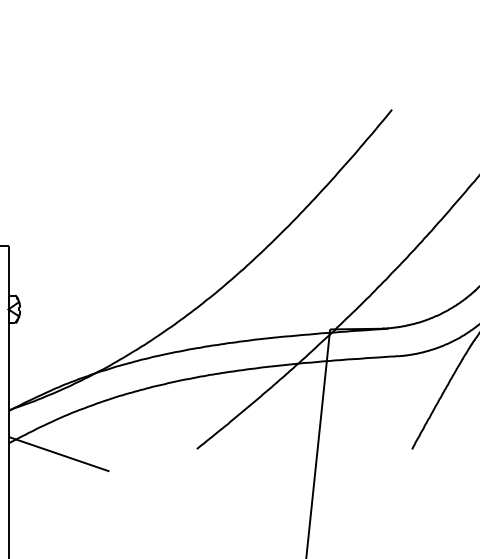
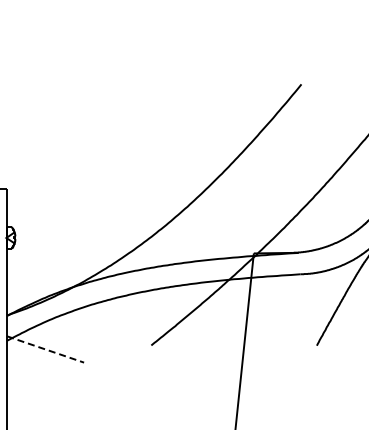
line: (59, 454) -> (45, 349), solid -> dashed

